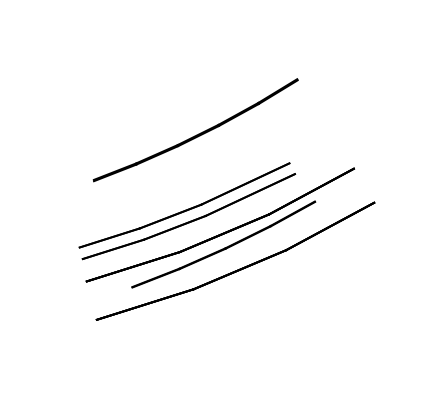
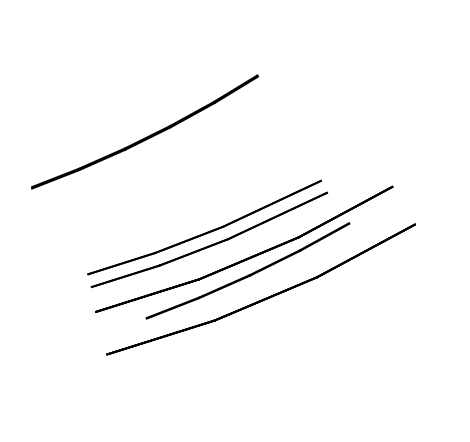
part: (195, 130) -> (144, 132), moved

